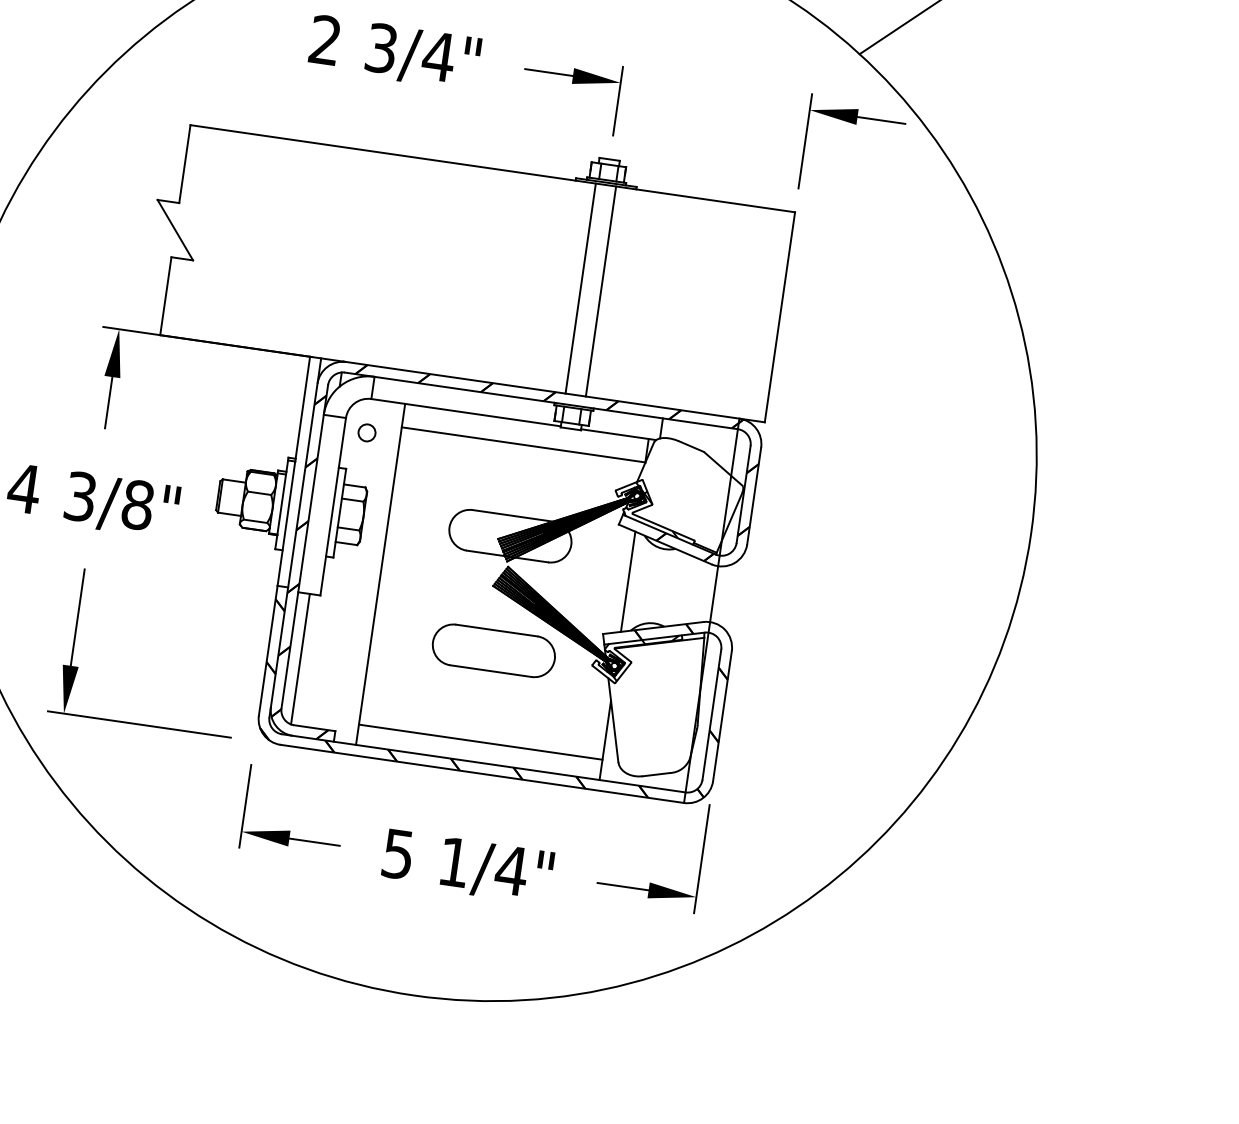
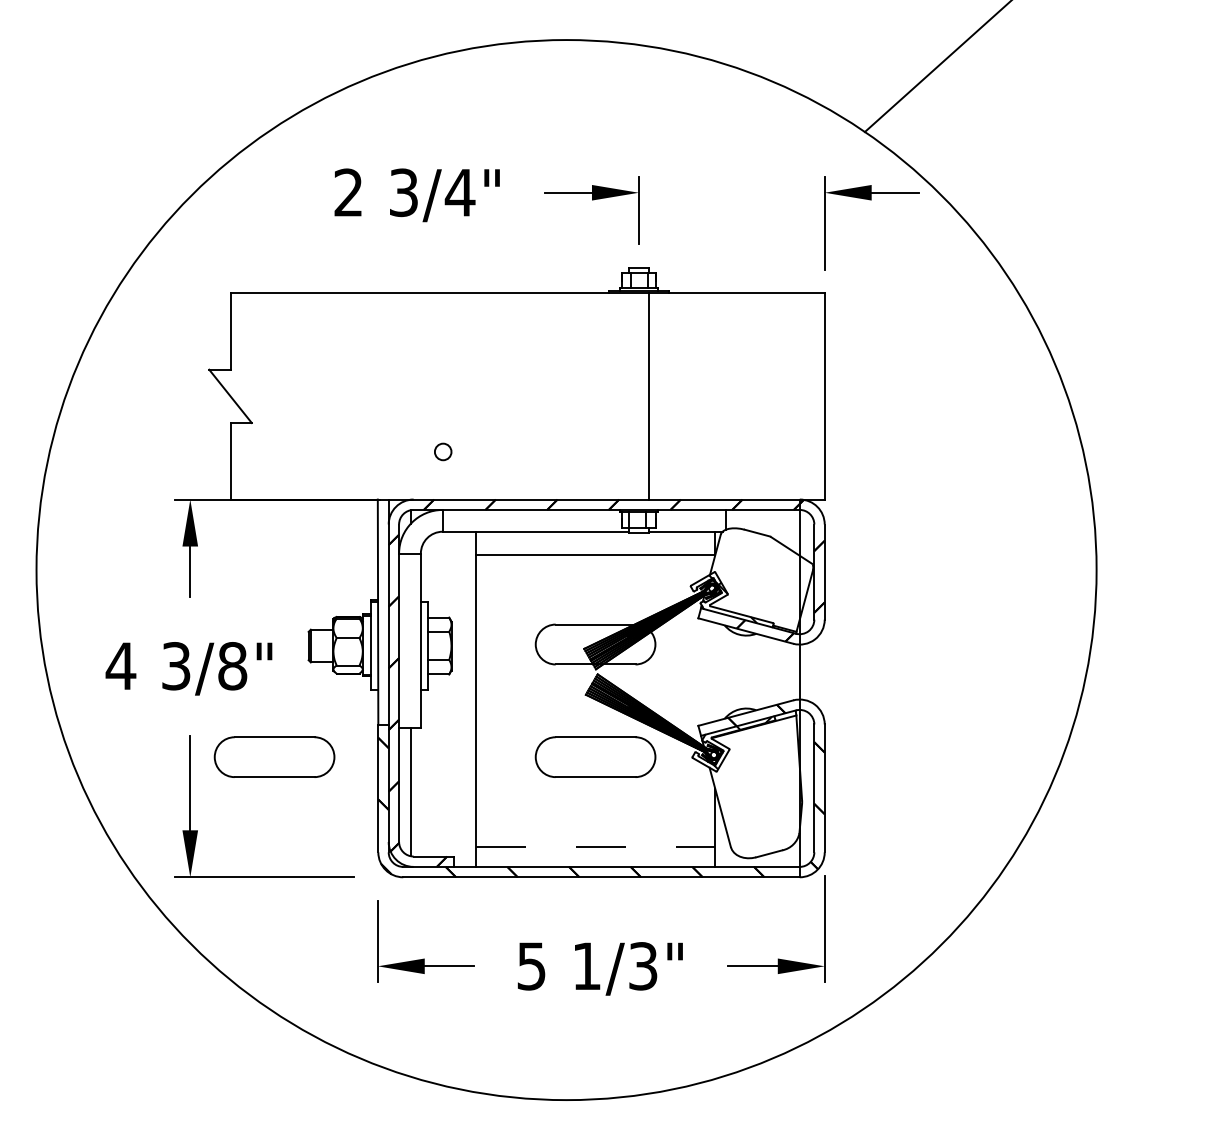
line: (580, 288) -> (628, 396), removed
circle: (367, 432) -> (443, 451), moved
line: (628, 581) -> (715, 671), removed
part: (167, 603) -> (274, 756), added
line: (480, 741) -> (595, 846), solid -> dashed
text: (510, 870) -> (642, 966), 1/4" -> 1/3"

